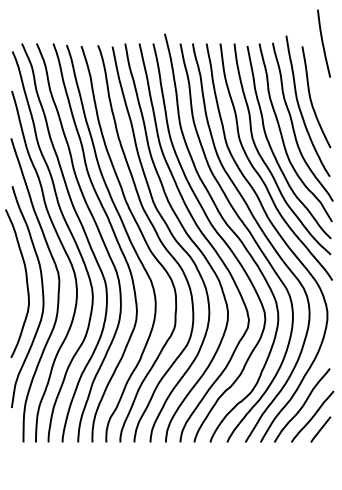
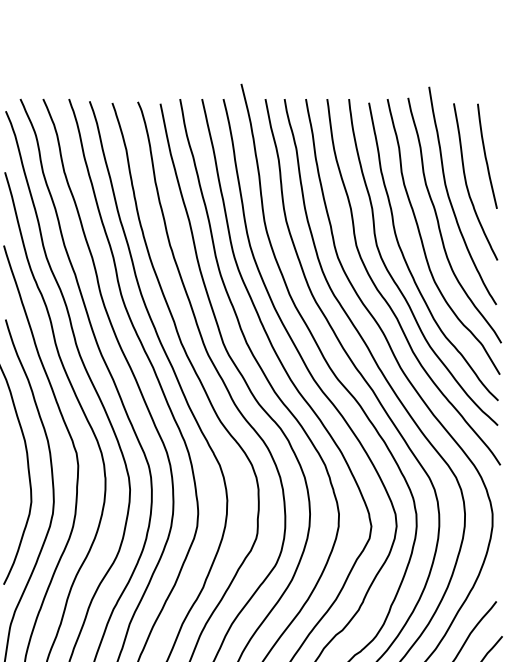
curve: (323, 43) -> (486, 156), moved

